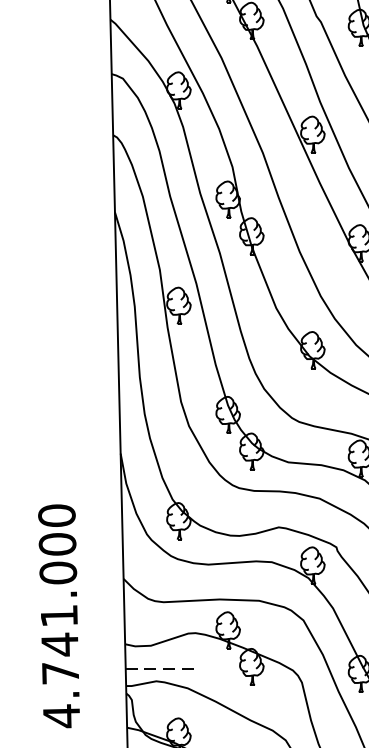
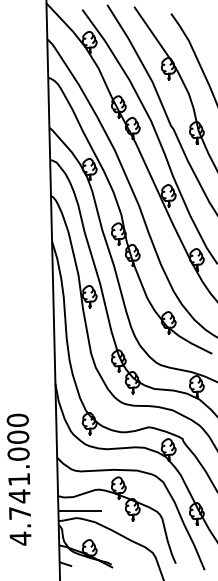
line: (161, 668) -> (79, 510), dashed -> solid

